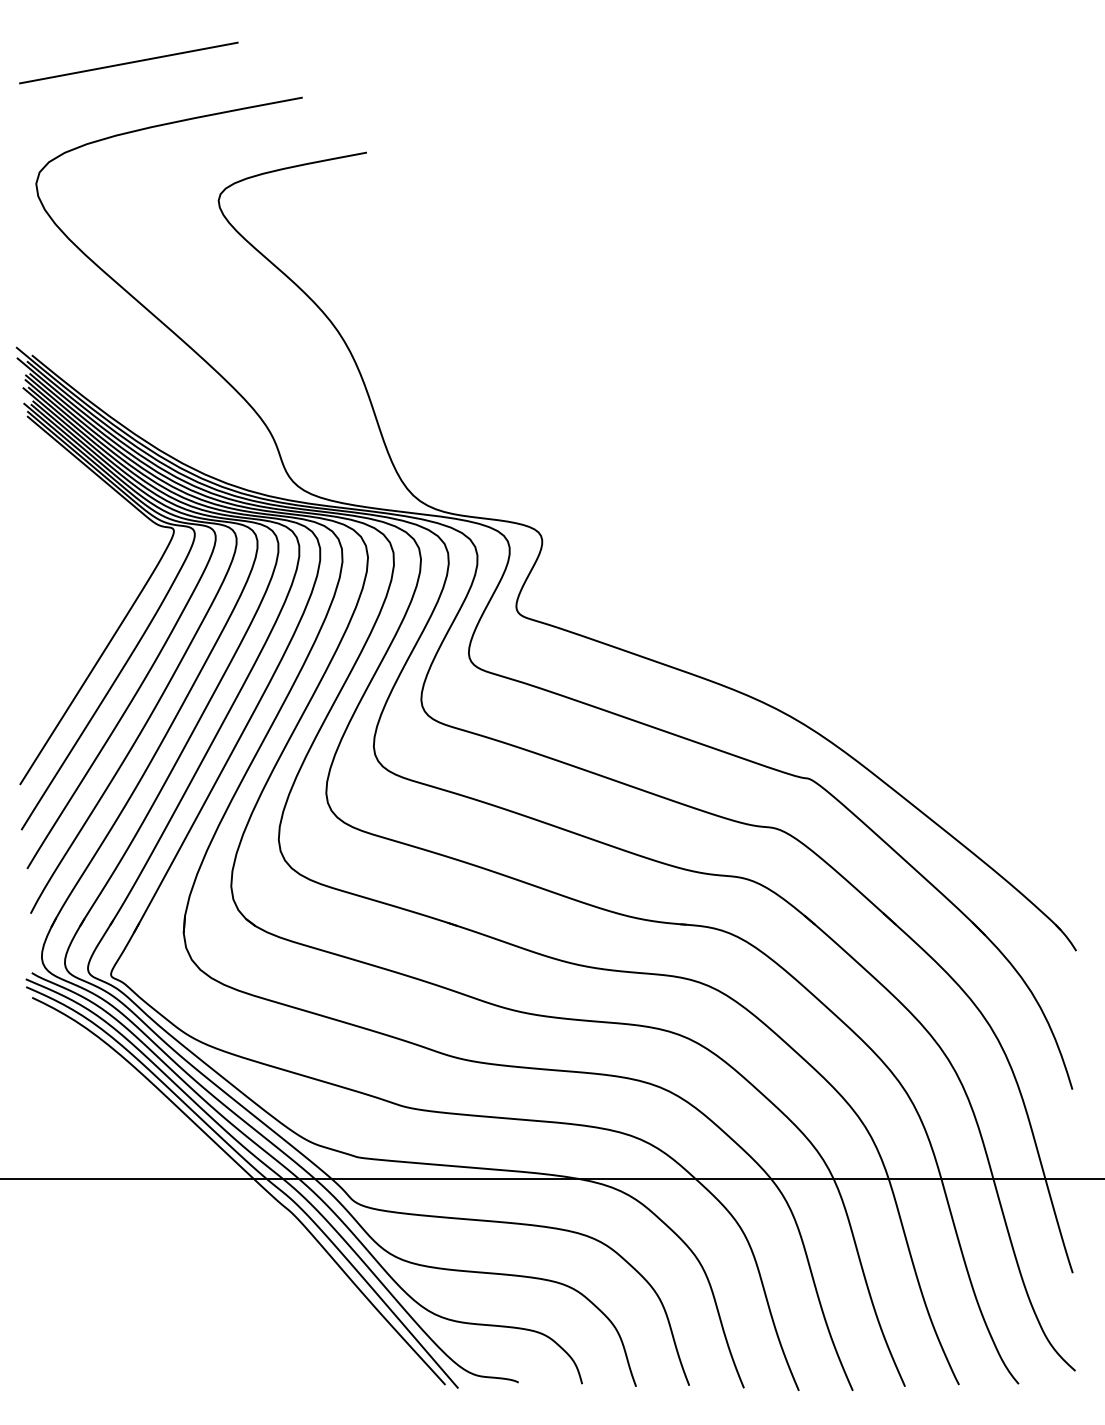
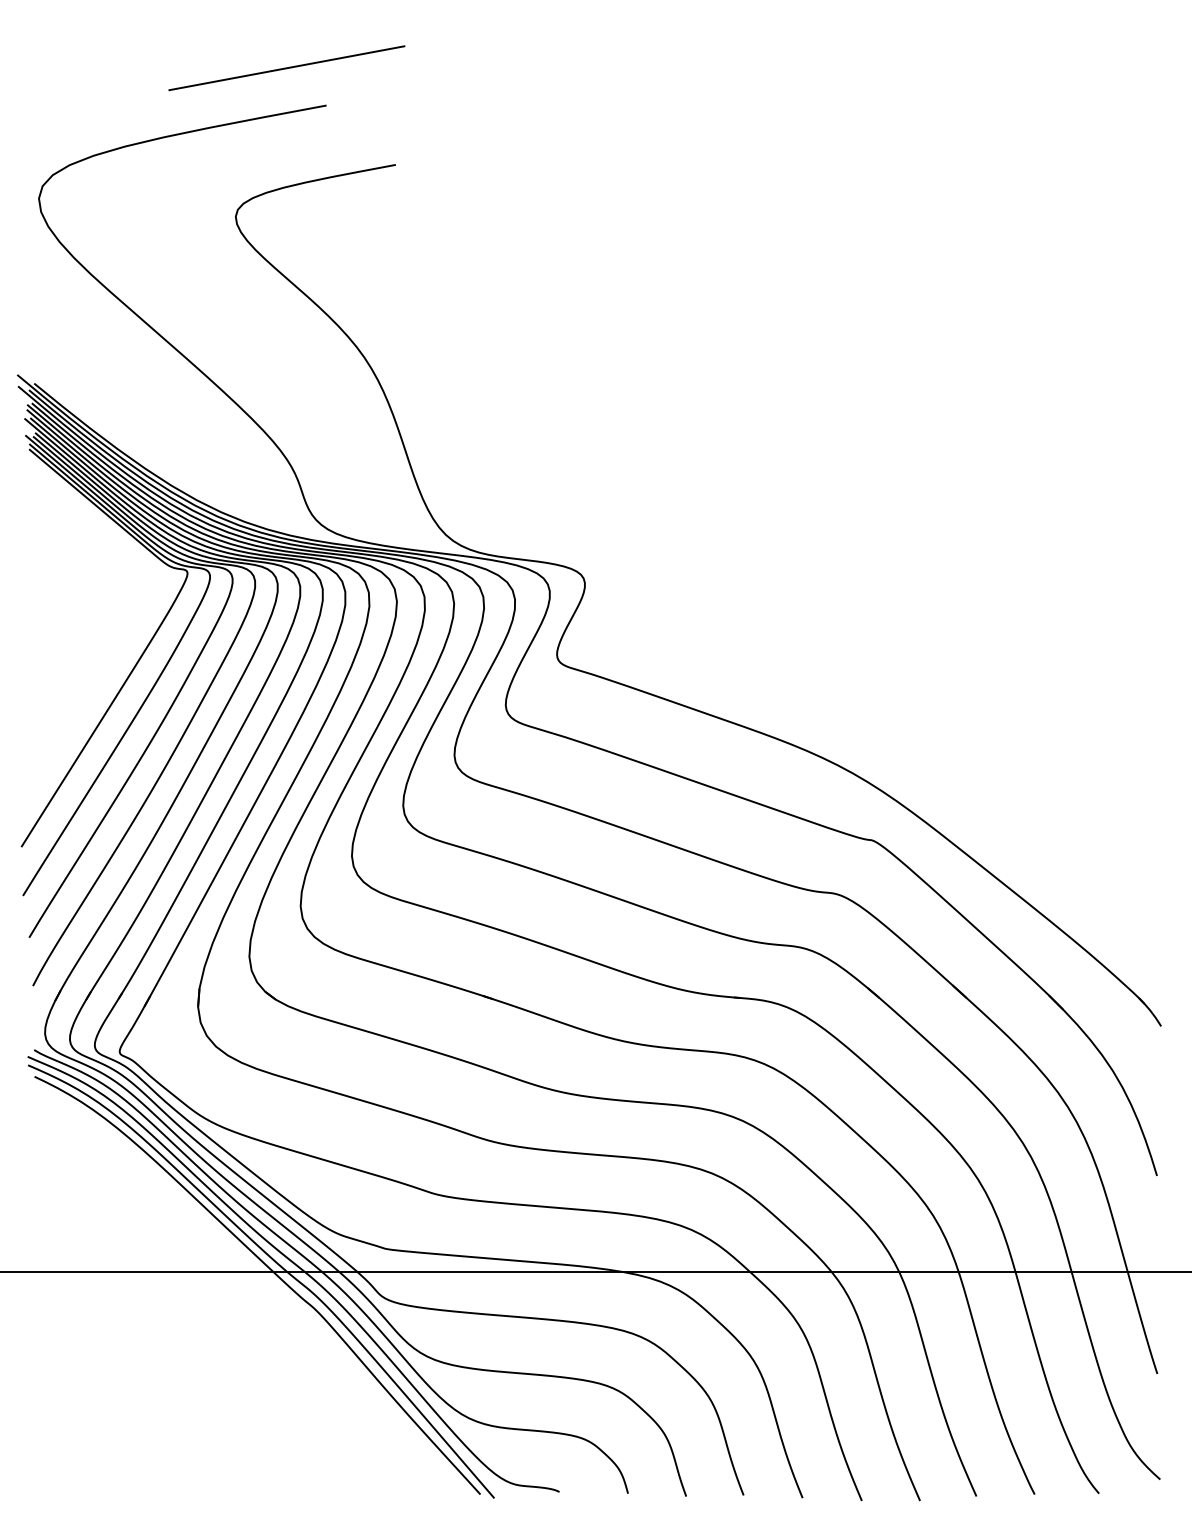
line: (128, 63) -> (286, 68), moved

